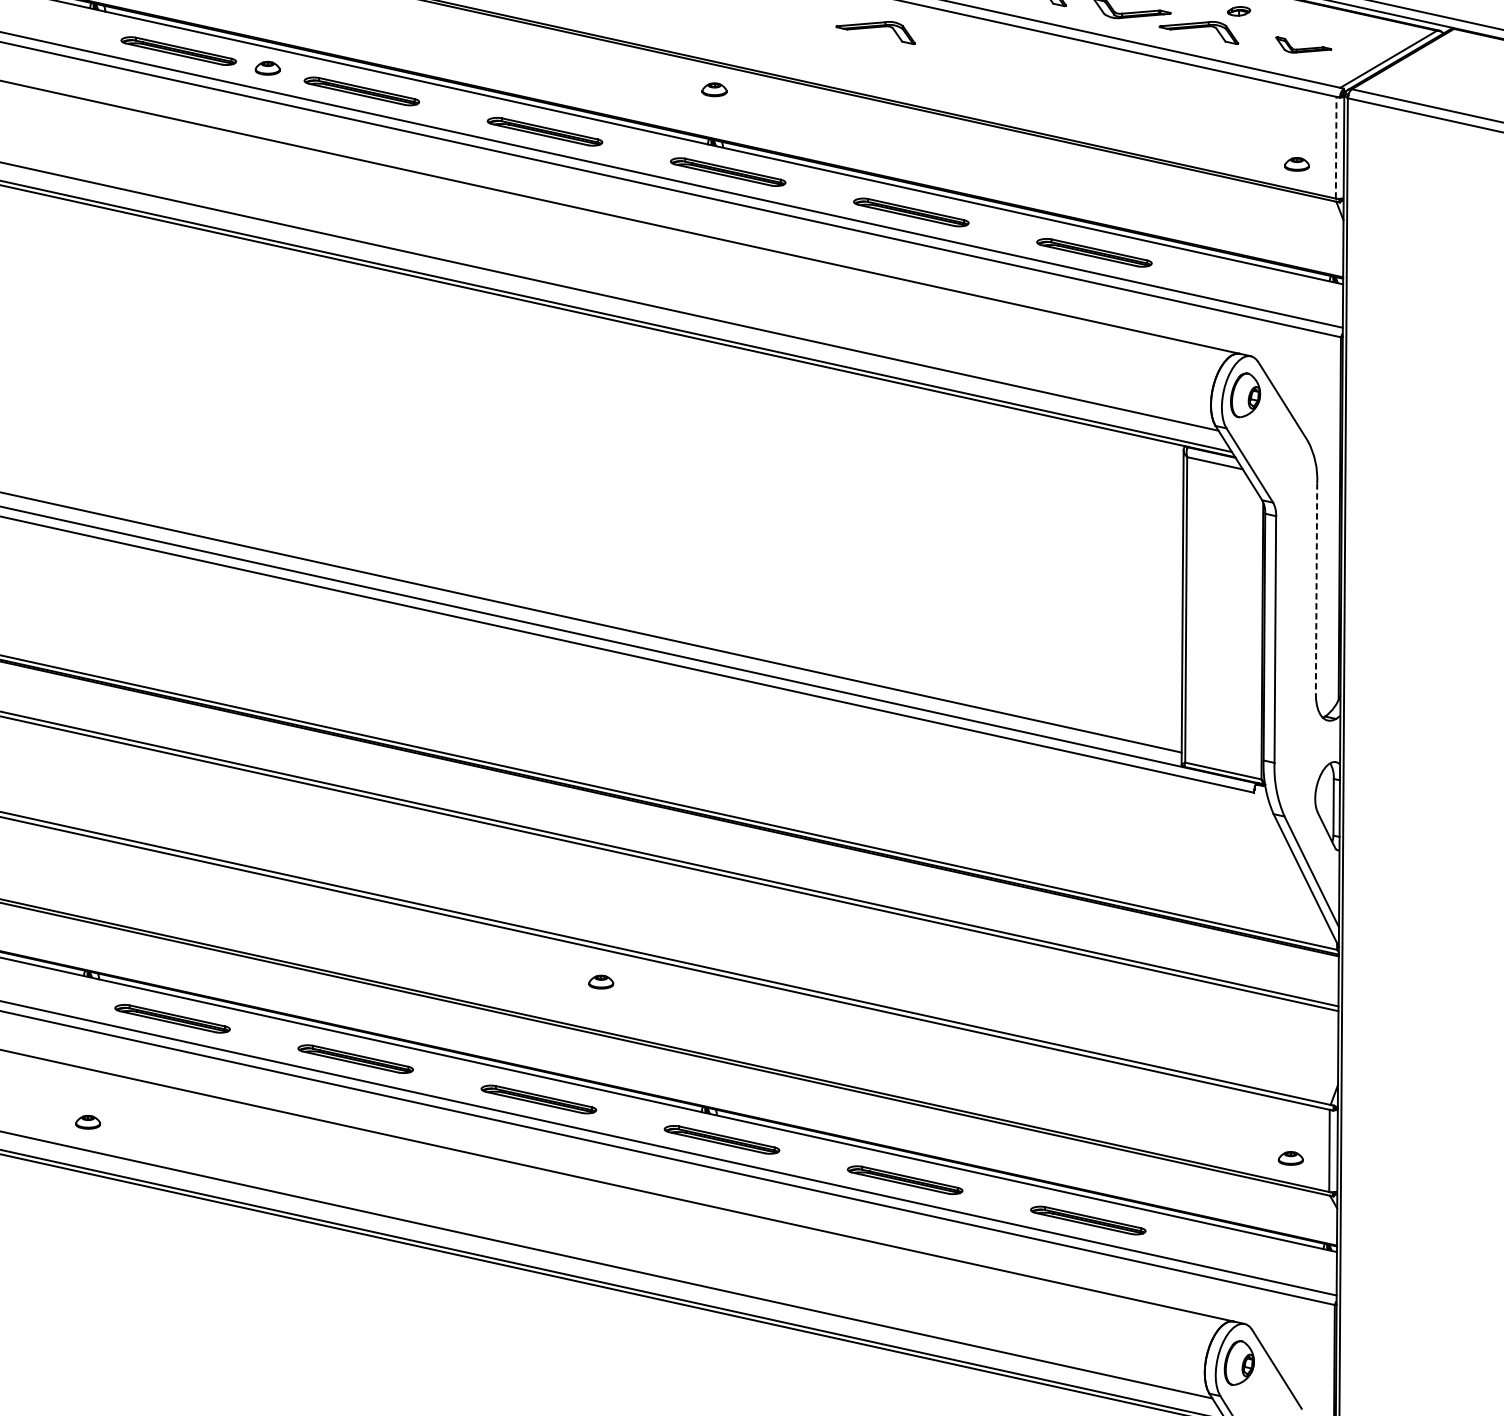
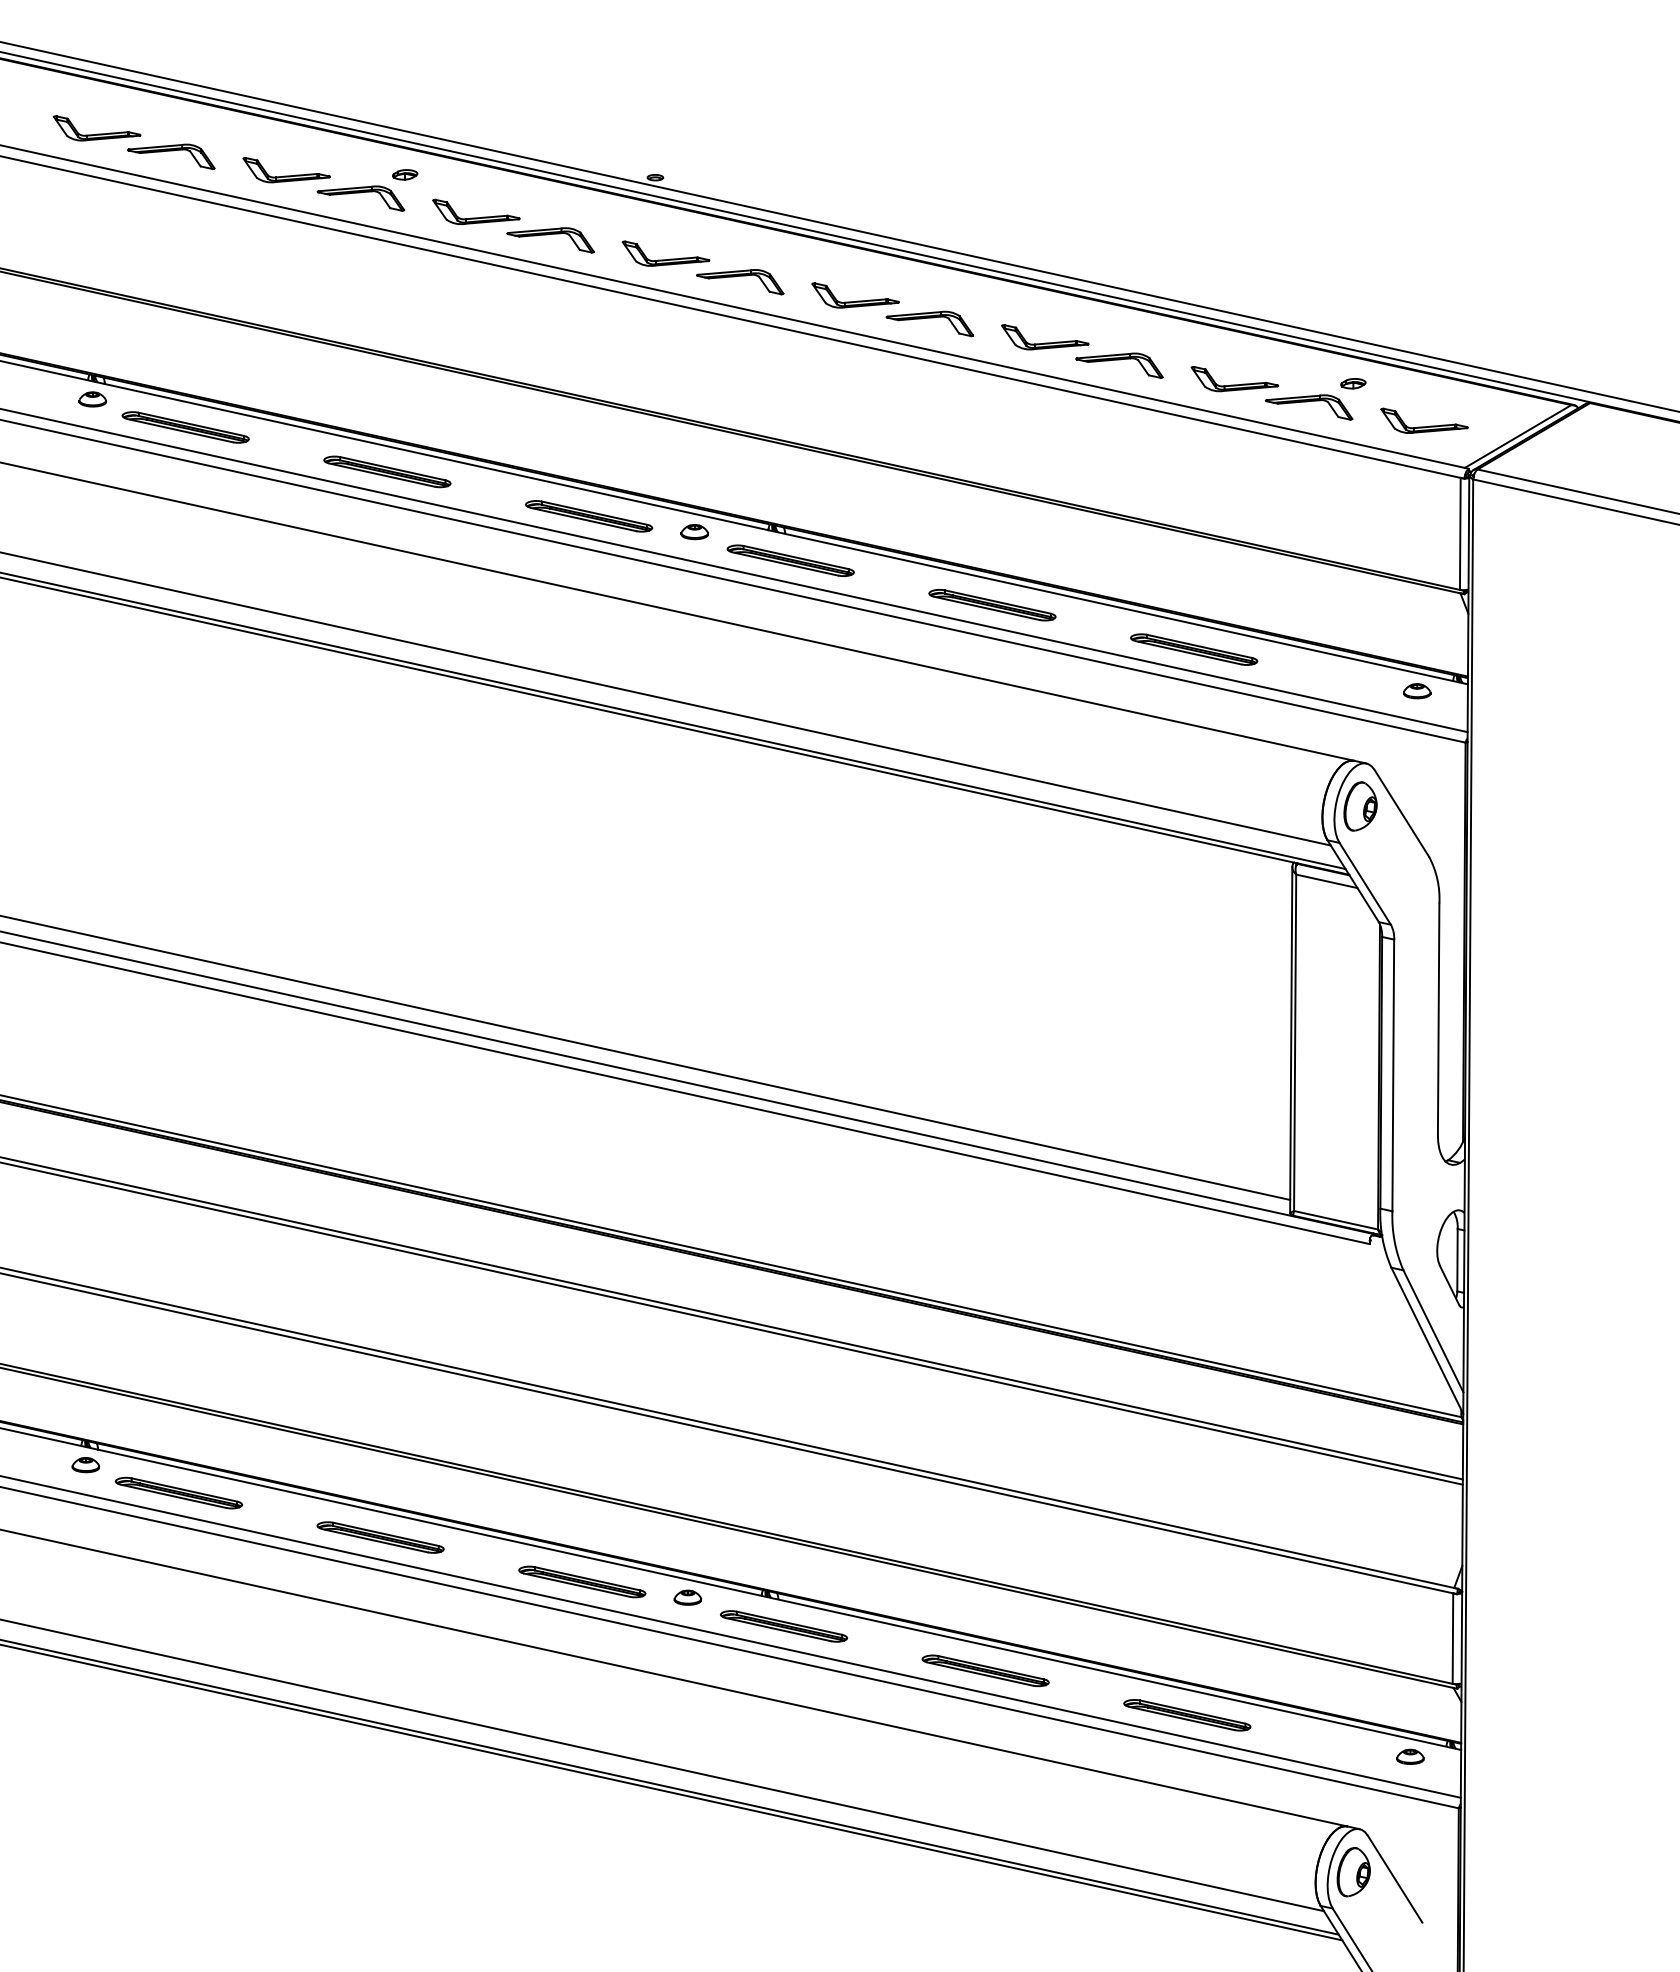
part: (875, 32) -> (953, 407), removed
part: (1303, 44) -> (1424, 420), size x1.43
part: (267, 68) -> (92, 399), moved
part: (714, 90) -> (694, 532), moved
line: (1336, 147) -> (1460, 533), dashed -> solid
part: (1297, 164) -> (1417, 691), moved
line: (1316, 588) -> (1438, 1019), dashed -> solid
part: (600, 981) -> (687, 1597), moved
part: (87, 1122) -> (85, 1465), moved
part: (1290, 1158) -> (1410, 1756), moved

